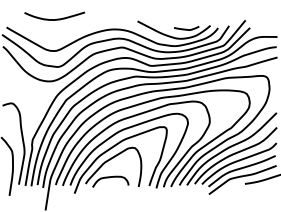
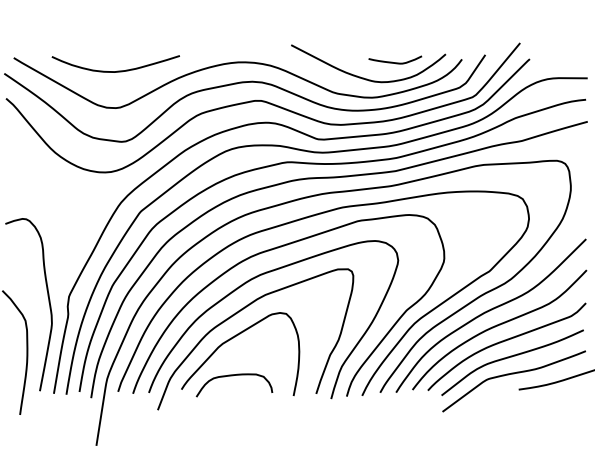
curve: (56, 18) -> (119, 68), moved

